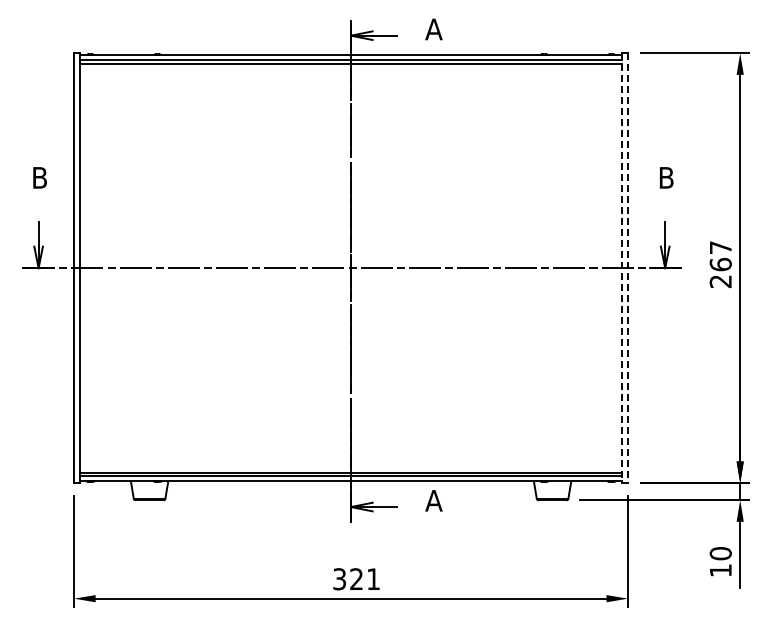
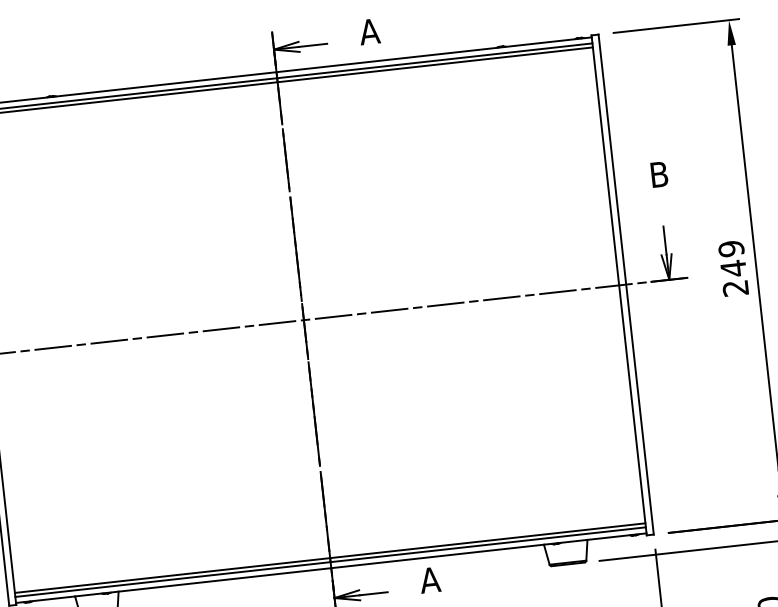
text: (720, 256) -> (732, 259), 267 -> 249
line: (622, 268) -> (619, 285), dashed -> solid
line: (628, 268) -> (626, 284), dashed -> solid

